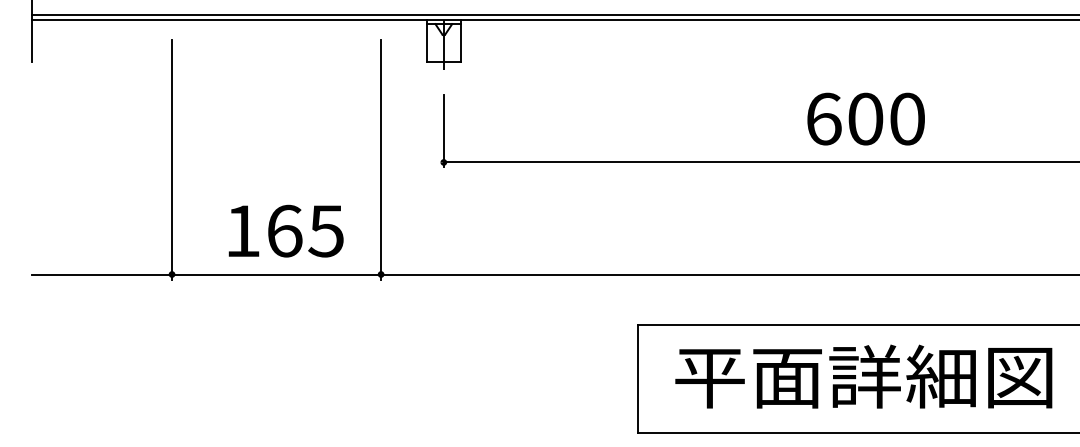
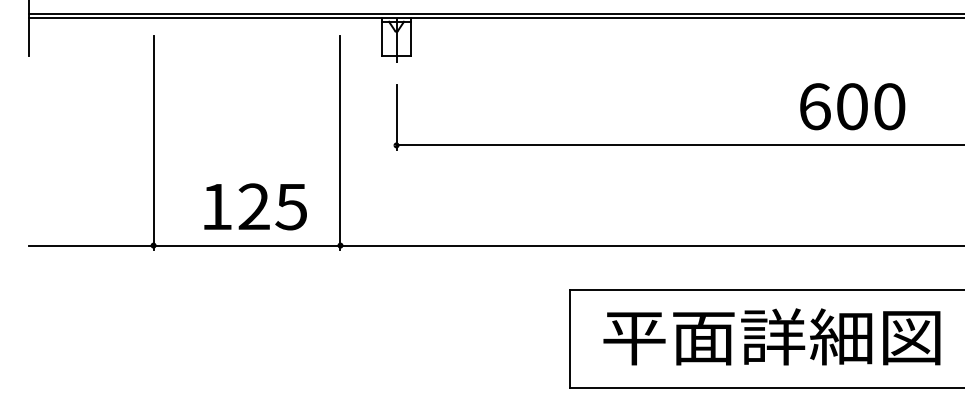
text: (865, 118) -> (852, 106), moved
text: (284, 230) -> (254, 206), 165 -> 125

